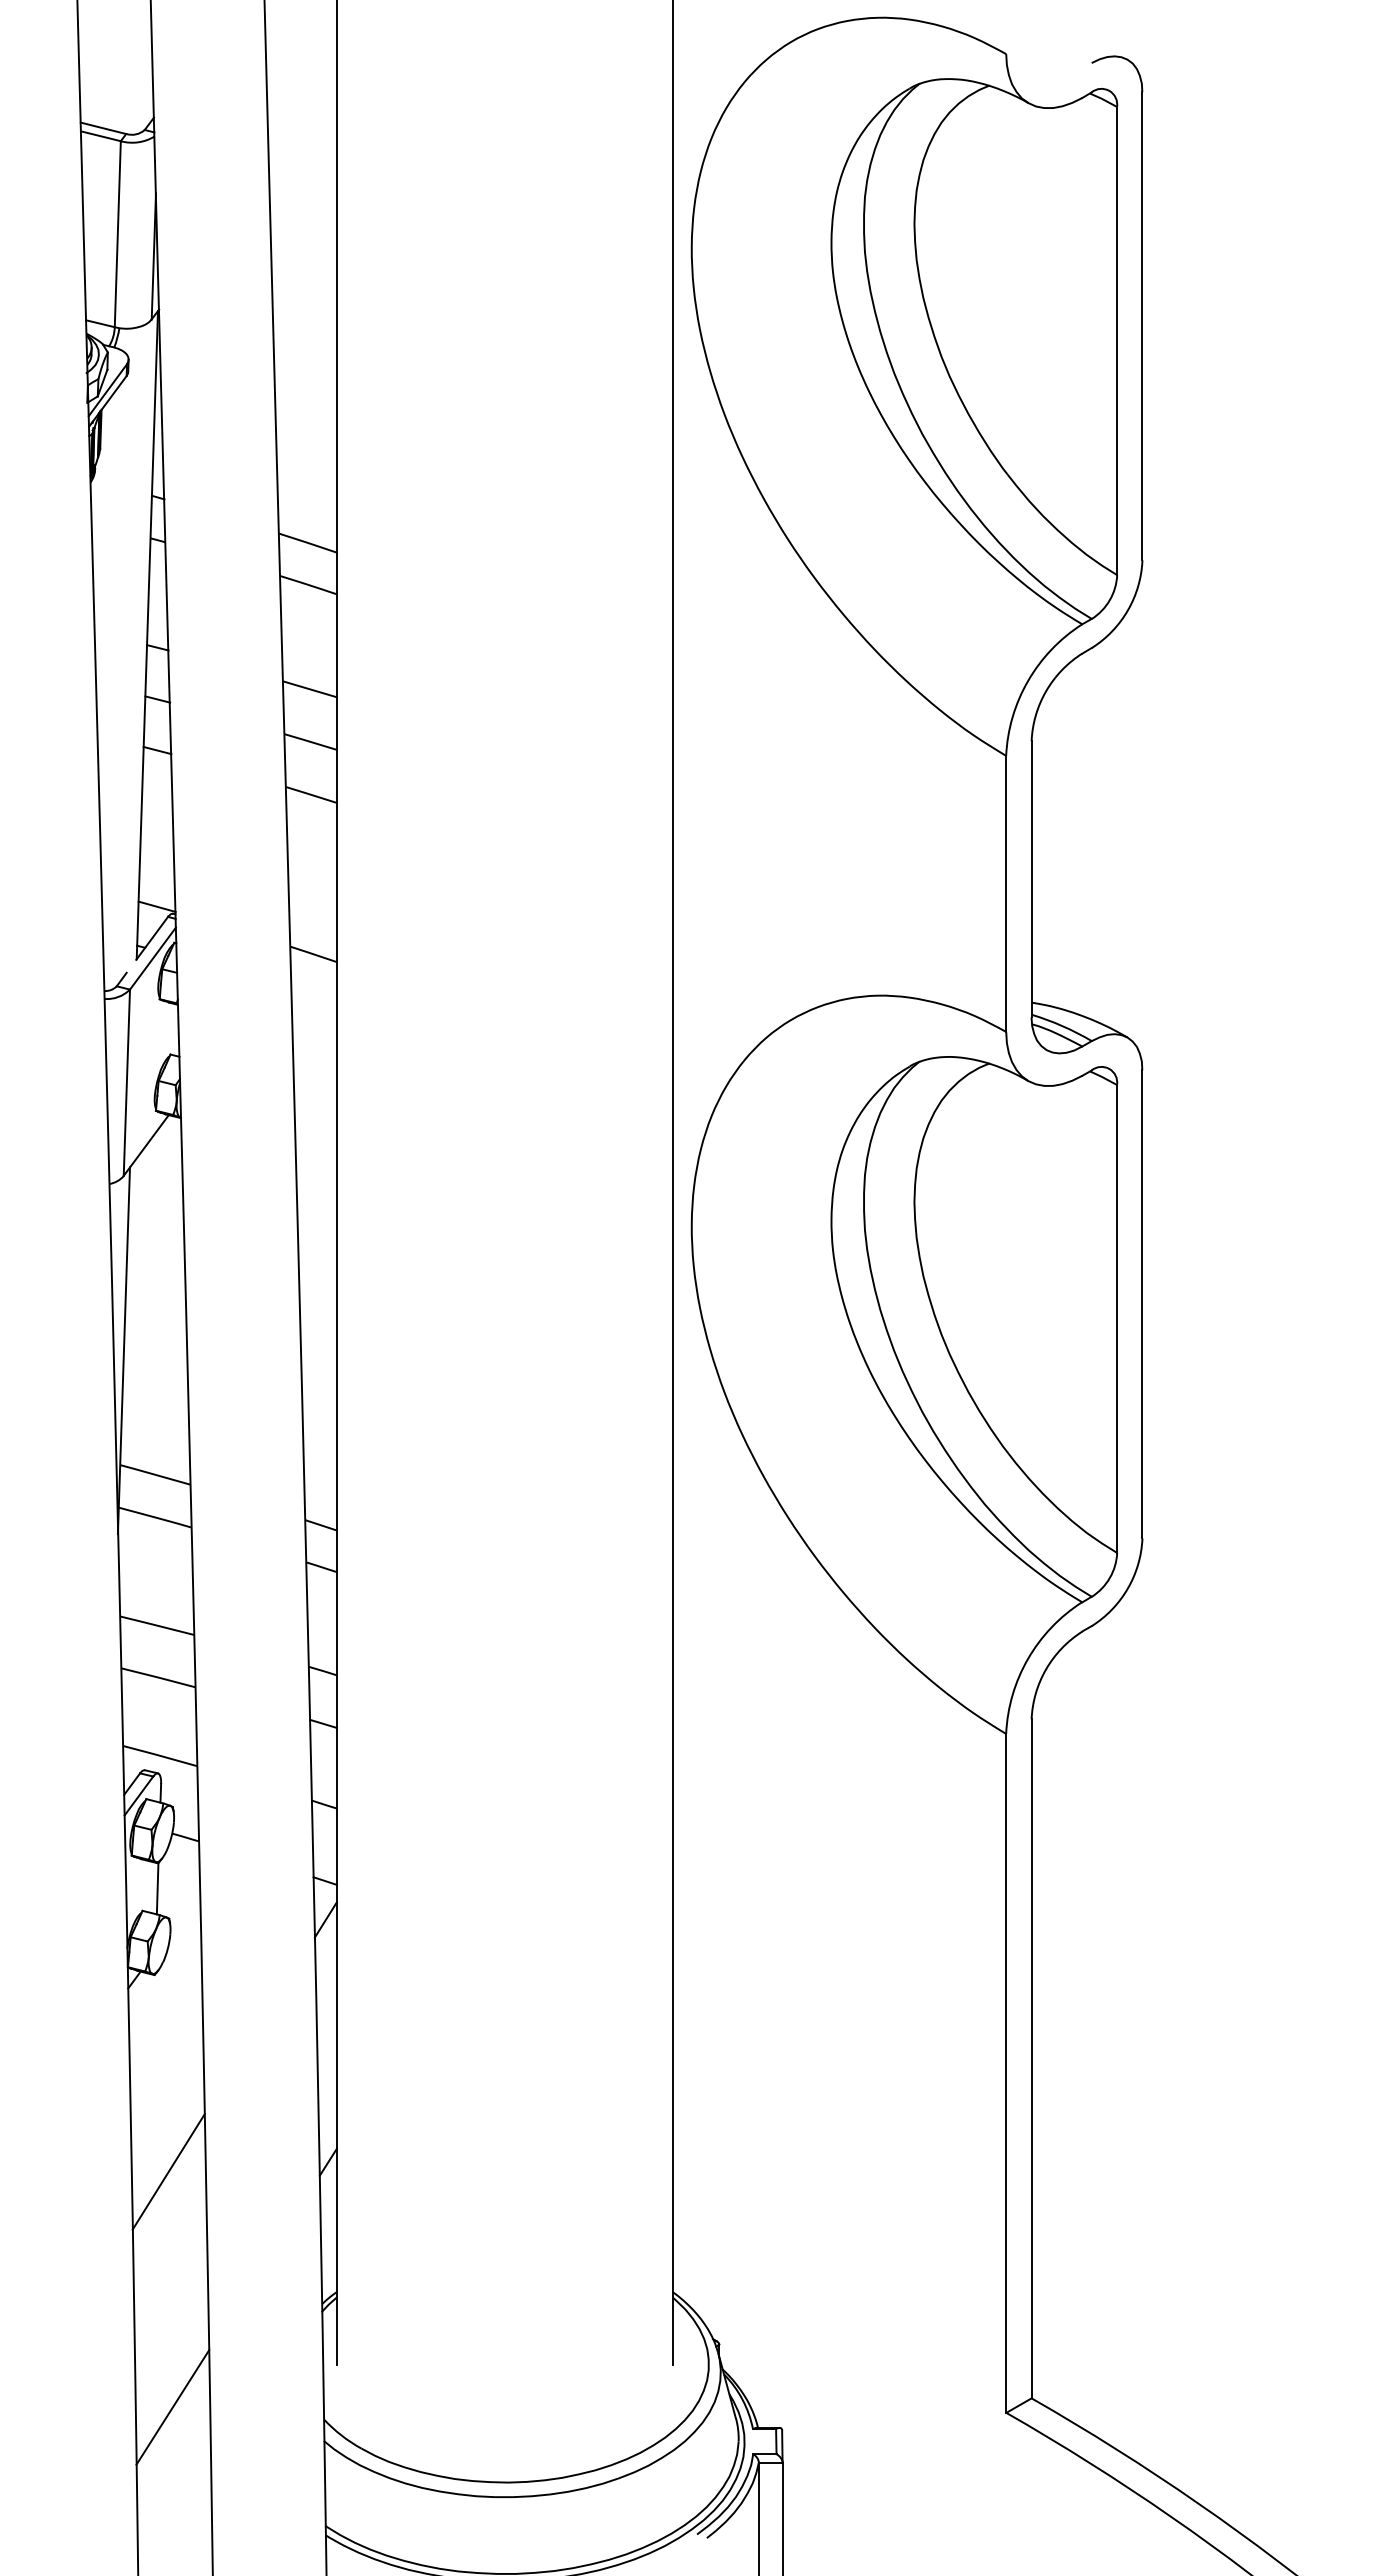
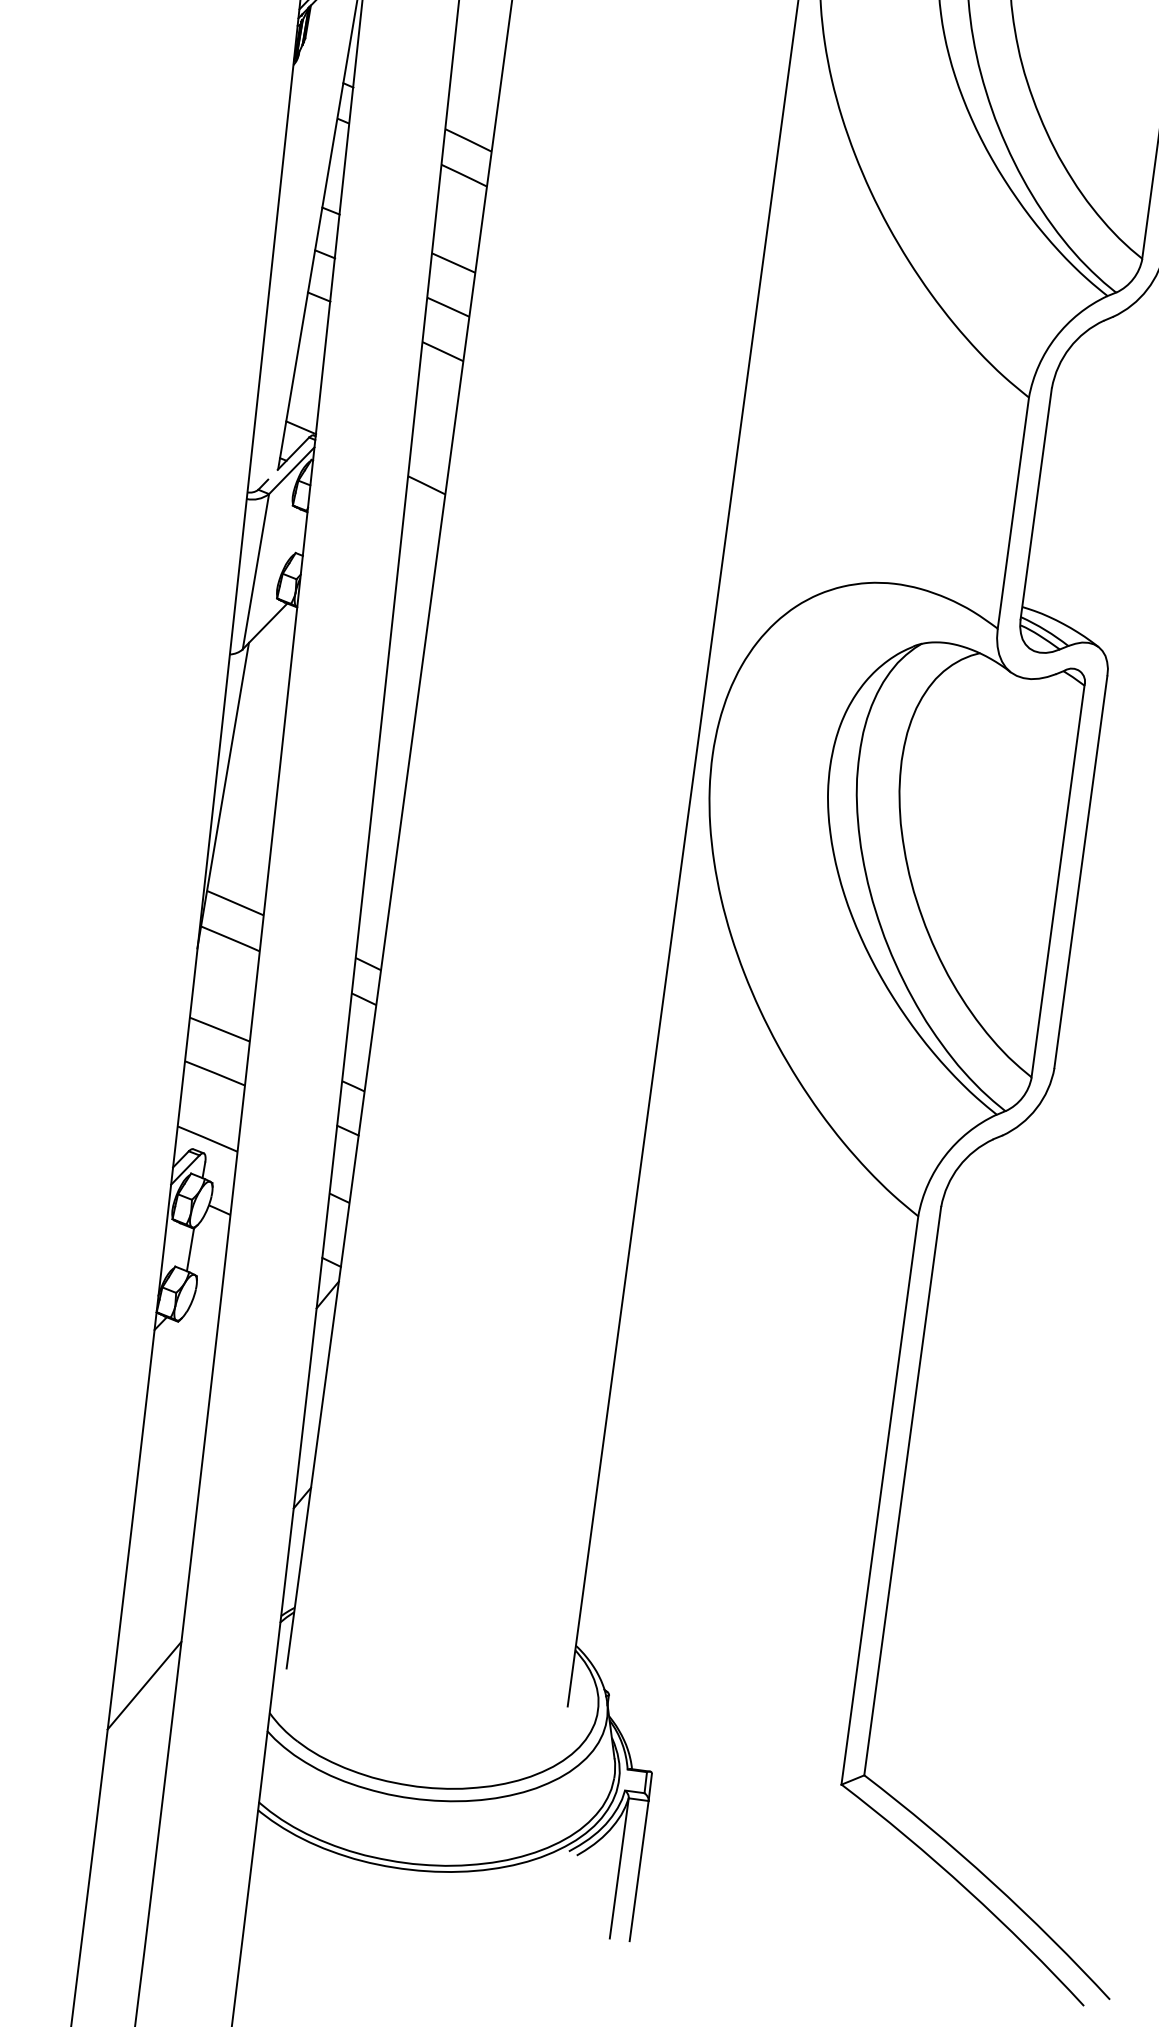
line: (168, 2171) -> (167, 1487), removed

